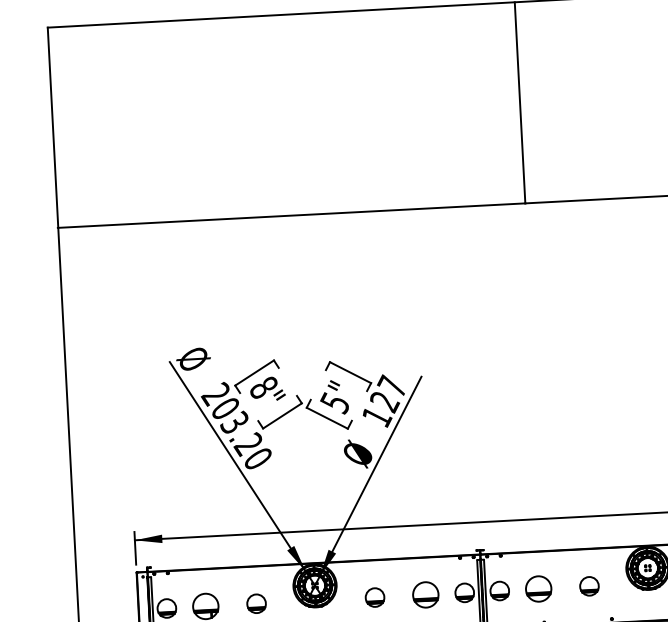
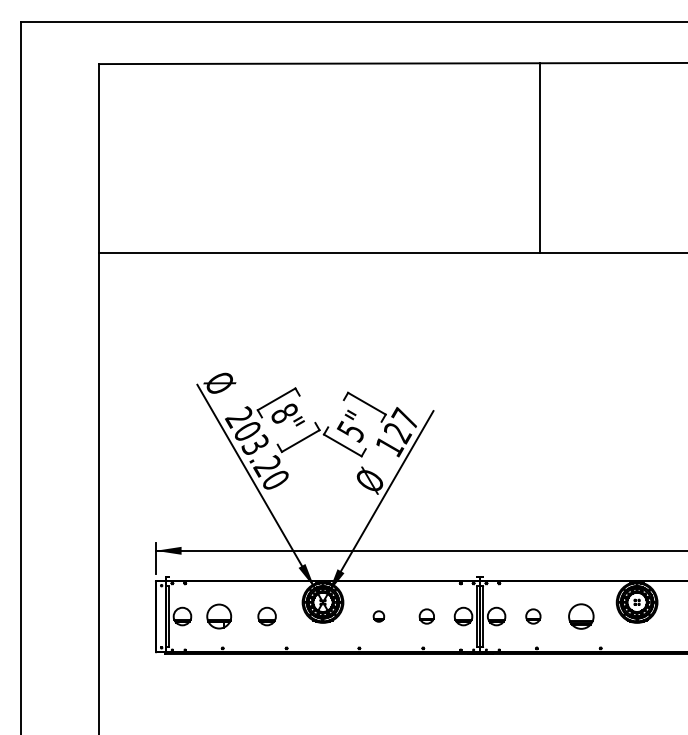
part: (588, 586) -> (580, 616), size x1.4
part: (538, 588) -> (533, 616), size x0.6
part: (425, 594) -> (426, 616), size x0.6
part: (374, 597) -> (378, 616), size x0.6

